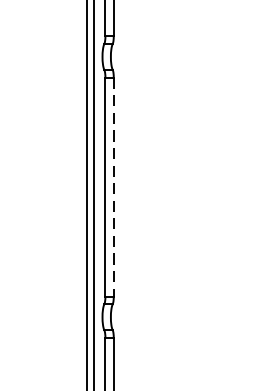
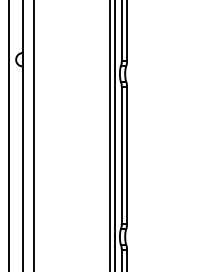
line: (112, 188) -> (126, 156), dashed -> solid

